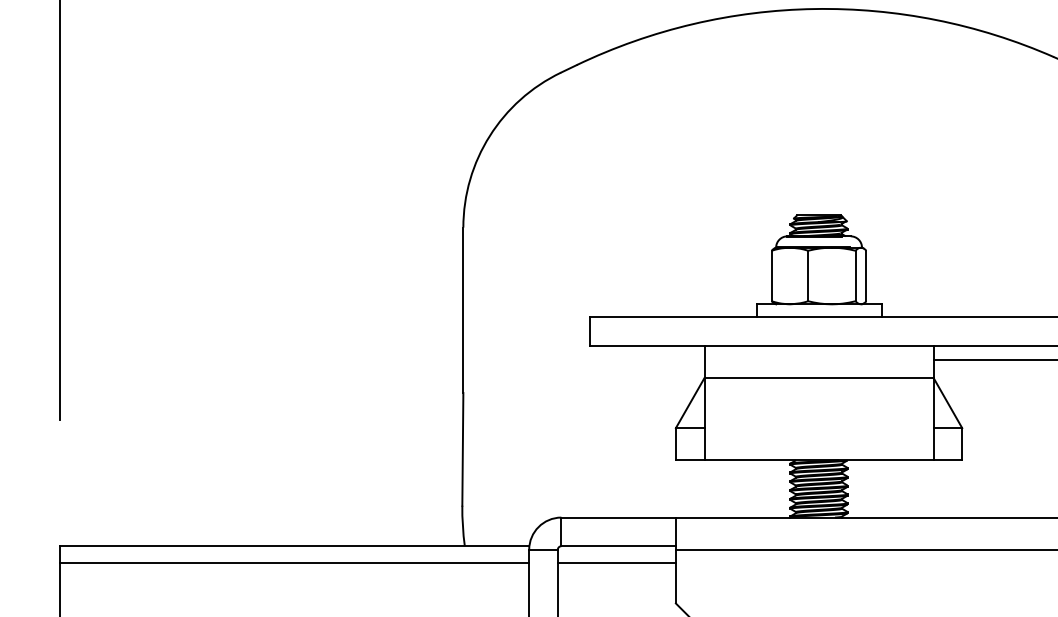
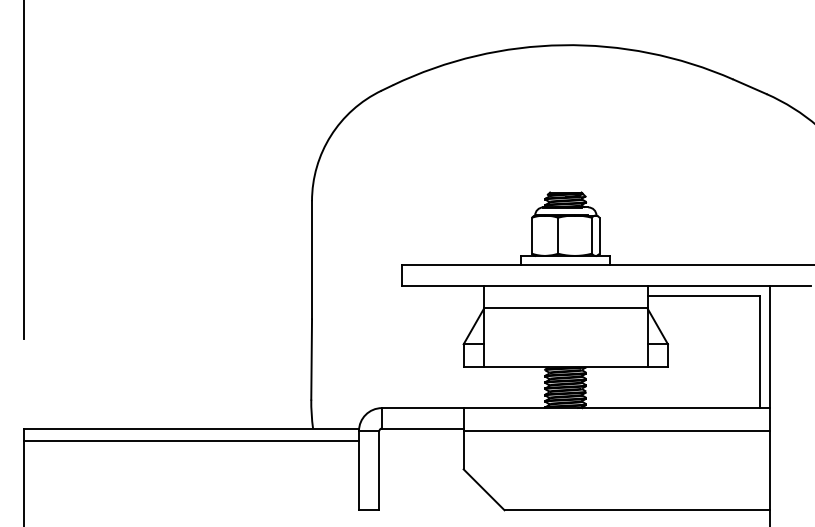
line: (616, 562) -> (421, 440), removed

